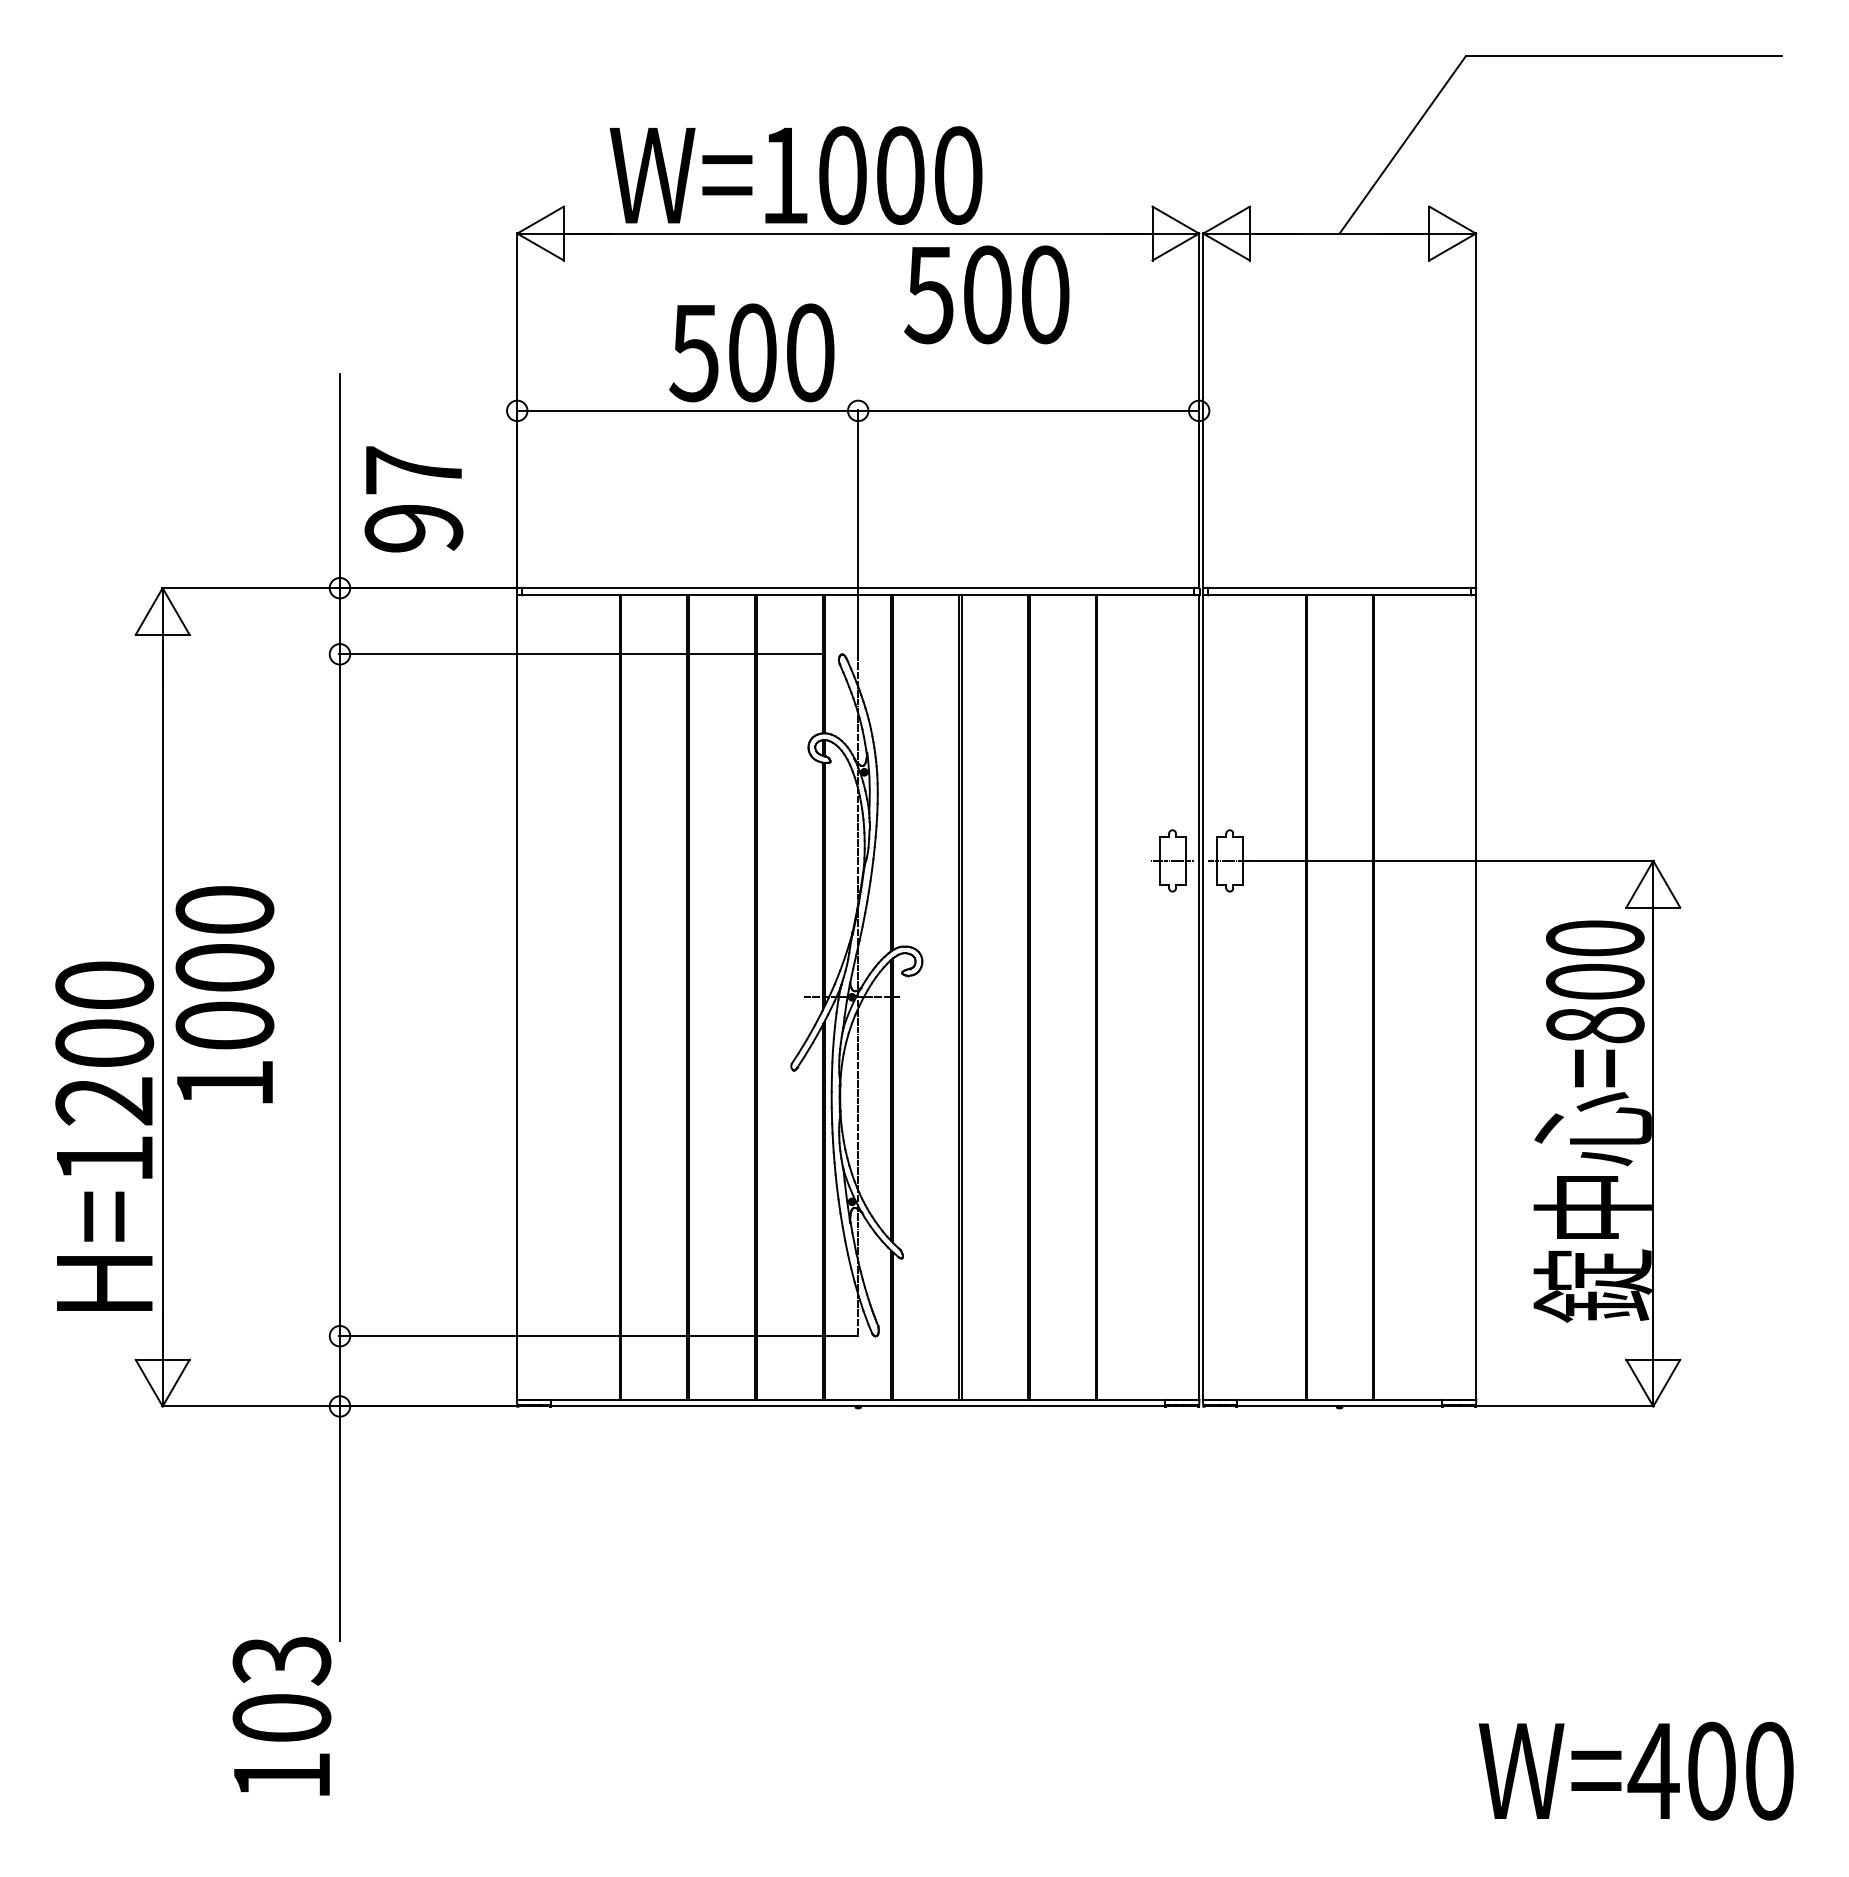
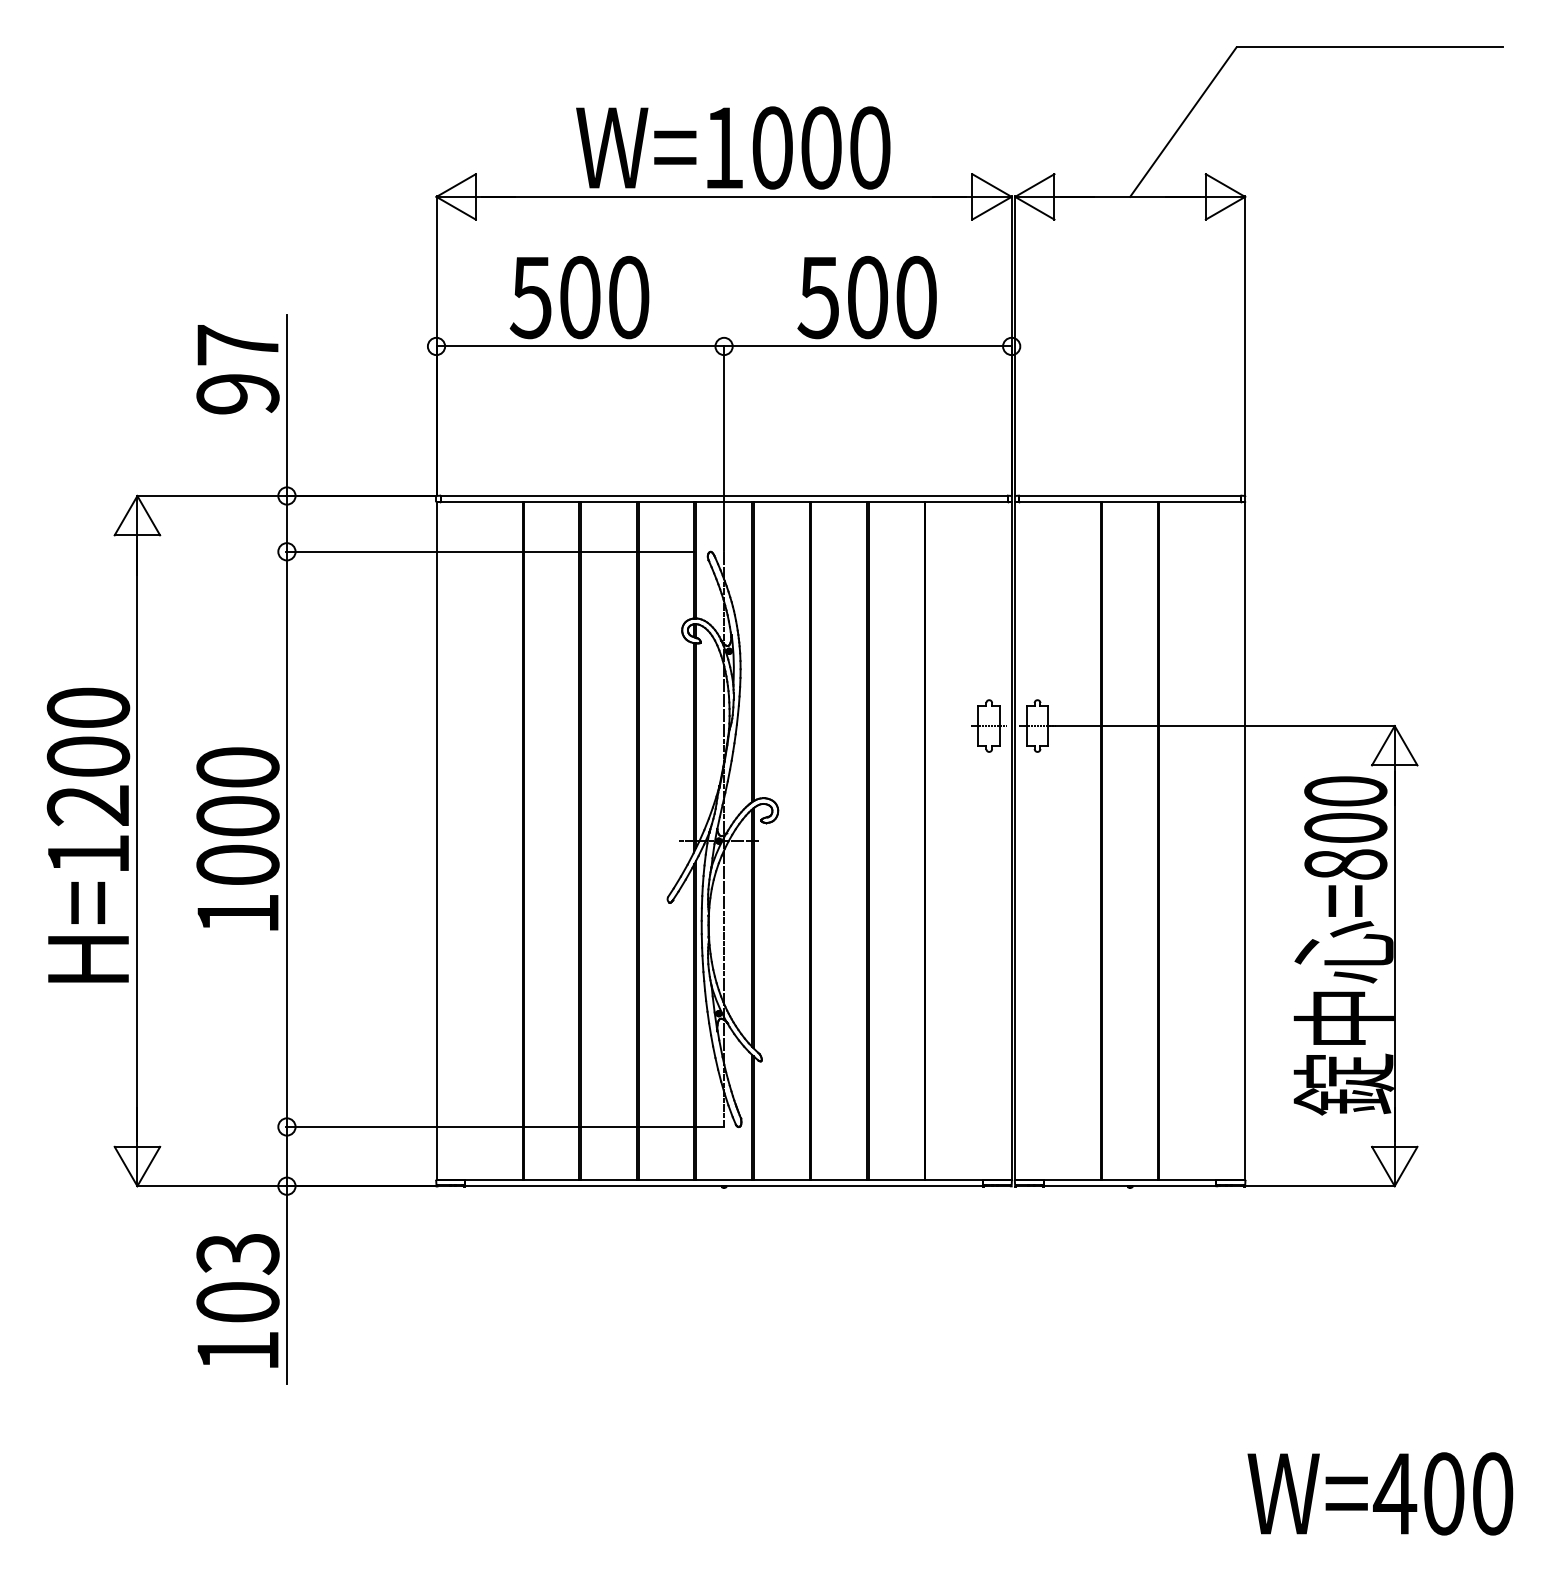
text: (795, 175) -> (732, 147), moved
text: (986, 294) -> (866, 297), moved
text: (751, 352) -> (579, 297), moved
text: (413, 499) -> (237, 369), moved
text: (224, 994) -> (237, 838), moved
text: (104, 1135) -> (88, 834), moved
text: (281, 1716) -> (237, 1300), moved

